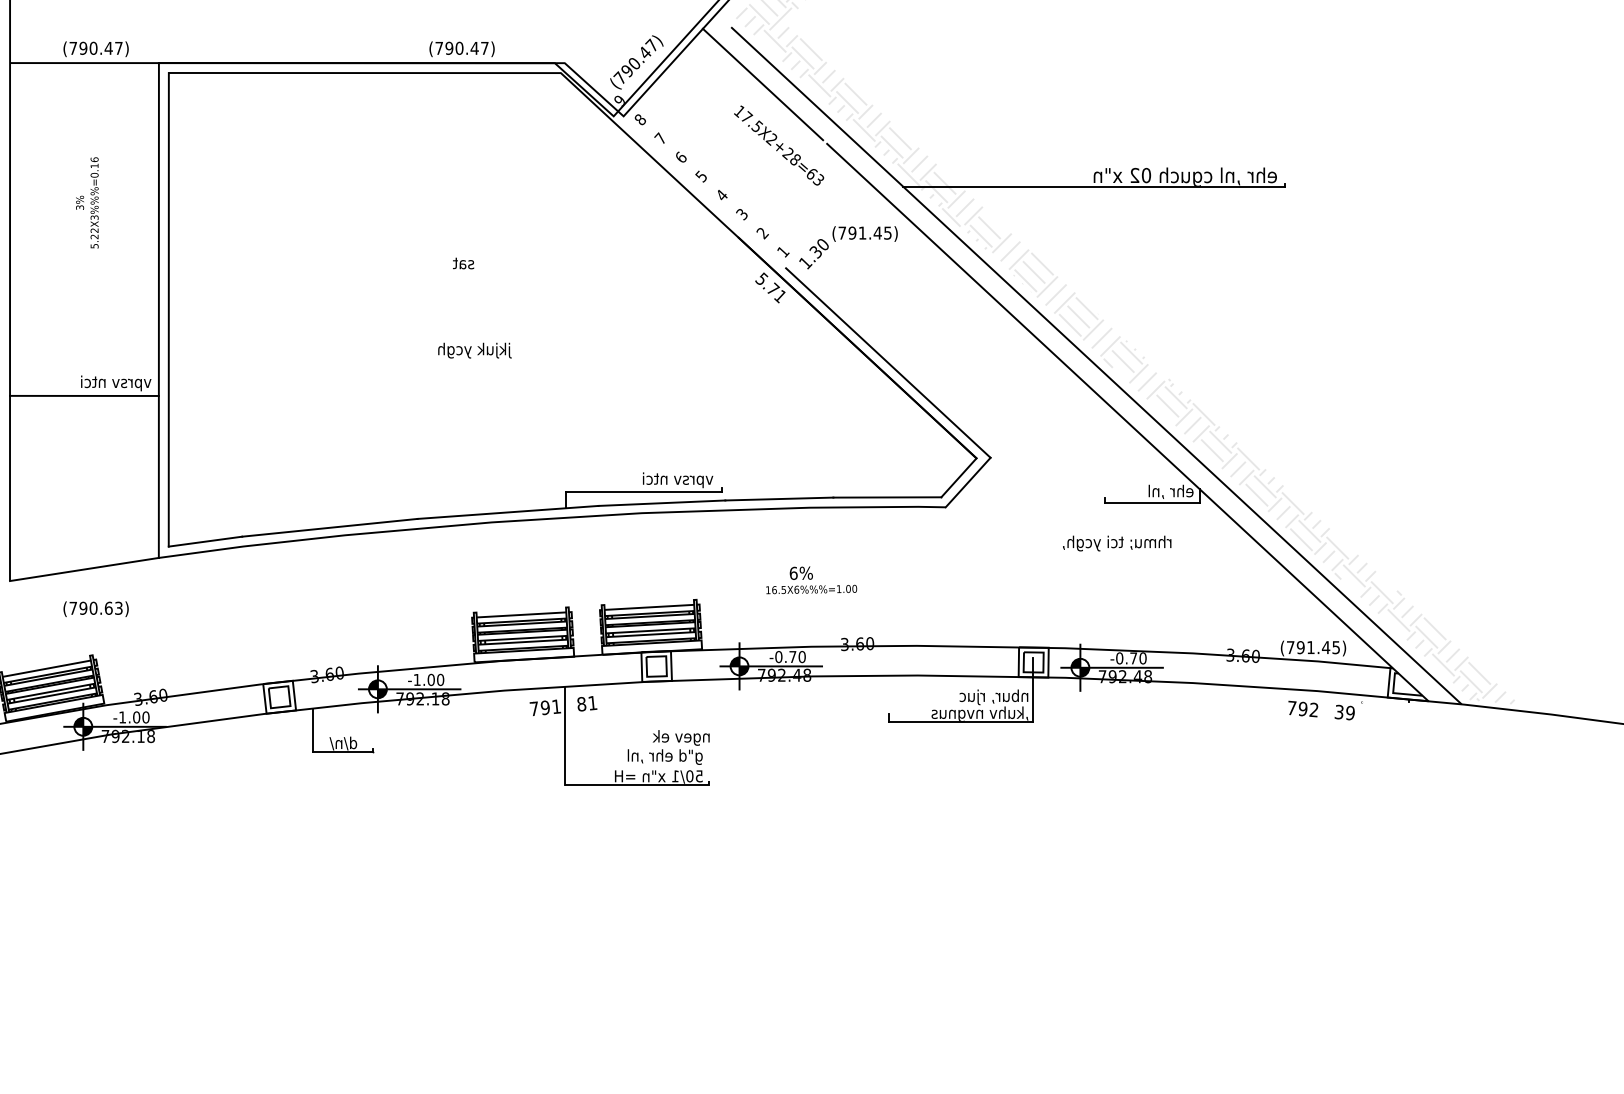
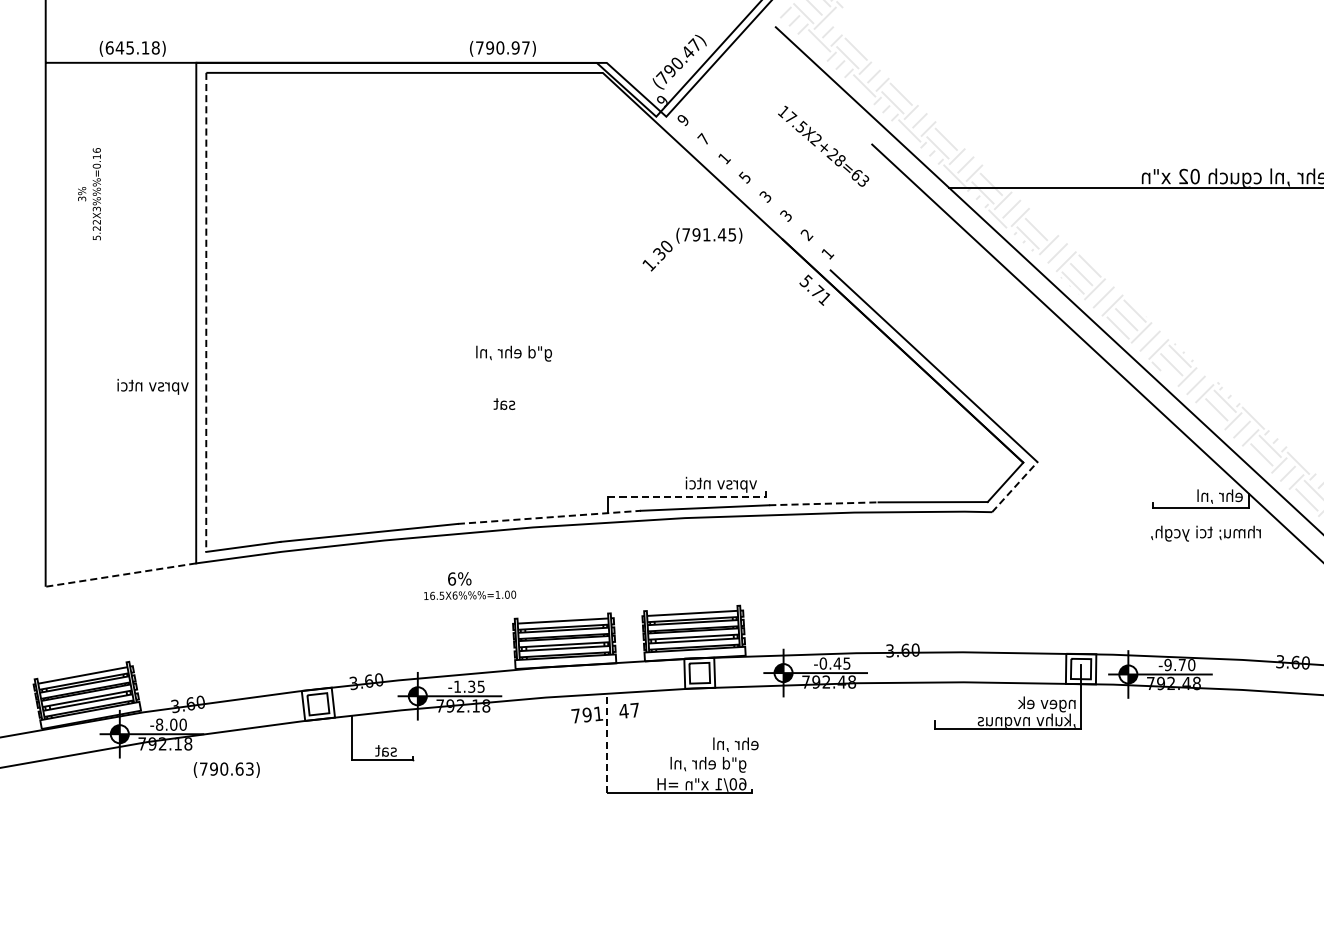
text: (95, 47) -> (132, 47), (790.47) -> (645.18)
text: (474, 47) -> (515, 47), (790.47) -> (790.97)
line: (762, 84) -> (806, 84), removed
text: (640, 119) -> (683, 119), 8 -> 9
text: (681, 157) -> (724, 158), 6 -> 1
text: (721, 195) -> (765, 196), 4 -> 3
text: (87, 202) -> (89, 193), moved
text: (848, 247) -> (692, 249), moved
text: (463, 263) -> (504, 404), moved
line: (168, 309) -> (205, 312), solid -> dashed
text: (473, 350) -> (514, 353), jkjuk ycgh -> g"d ehr ,nl
line: (84, 395) -> (121, 399), removed
line: (968, 482) -> (1015, 487), solid -> dashed
line: (644, 492) -> (687, 497), solid -> dashed
line: (779, 499) -> (824, 504), solid -> dashed
line: (508, 512) -> (549, 517), solid -> dashed
text: (1117, 543) -> (1206, 533), moved
line: (83, 569) -> (119, 575), solid -> dashed
text: (811, 580) -> (469, 586), moved
text: (95, 609) -> (226, 770), moved
text: (797, 657) -> (842, 664), -0.70 -> -0.45
text: (1119, 658) -> (1167, 665), -0.70 -> -9.70
text: (435, 679) -> (476, 686), -1.00 -> -1.35
text: (989, 697) -> (1036, 704), nbur, rjuc -> ngev ek
text: (587, 703) -> (629, 710), 81 -> 47
text: (122, 717) -> (159, 724), -1.00 -> -8.00
line: (564, 735) -> (606, 742), solid -> dashed
text: (683, 737) -> (726, 745), ngev ek -> ehr ,nl
text: (343, 743) -> (382, 751), d/n/ -> sat
text: (698, 776) -> (742, 784), 50/1 -> 60/1

